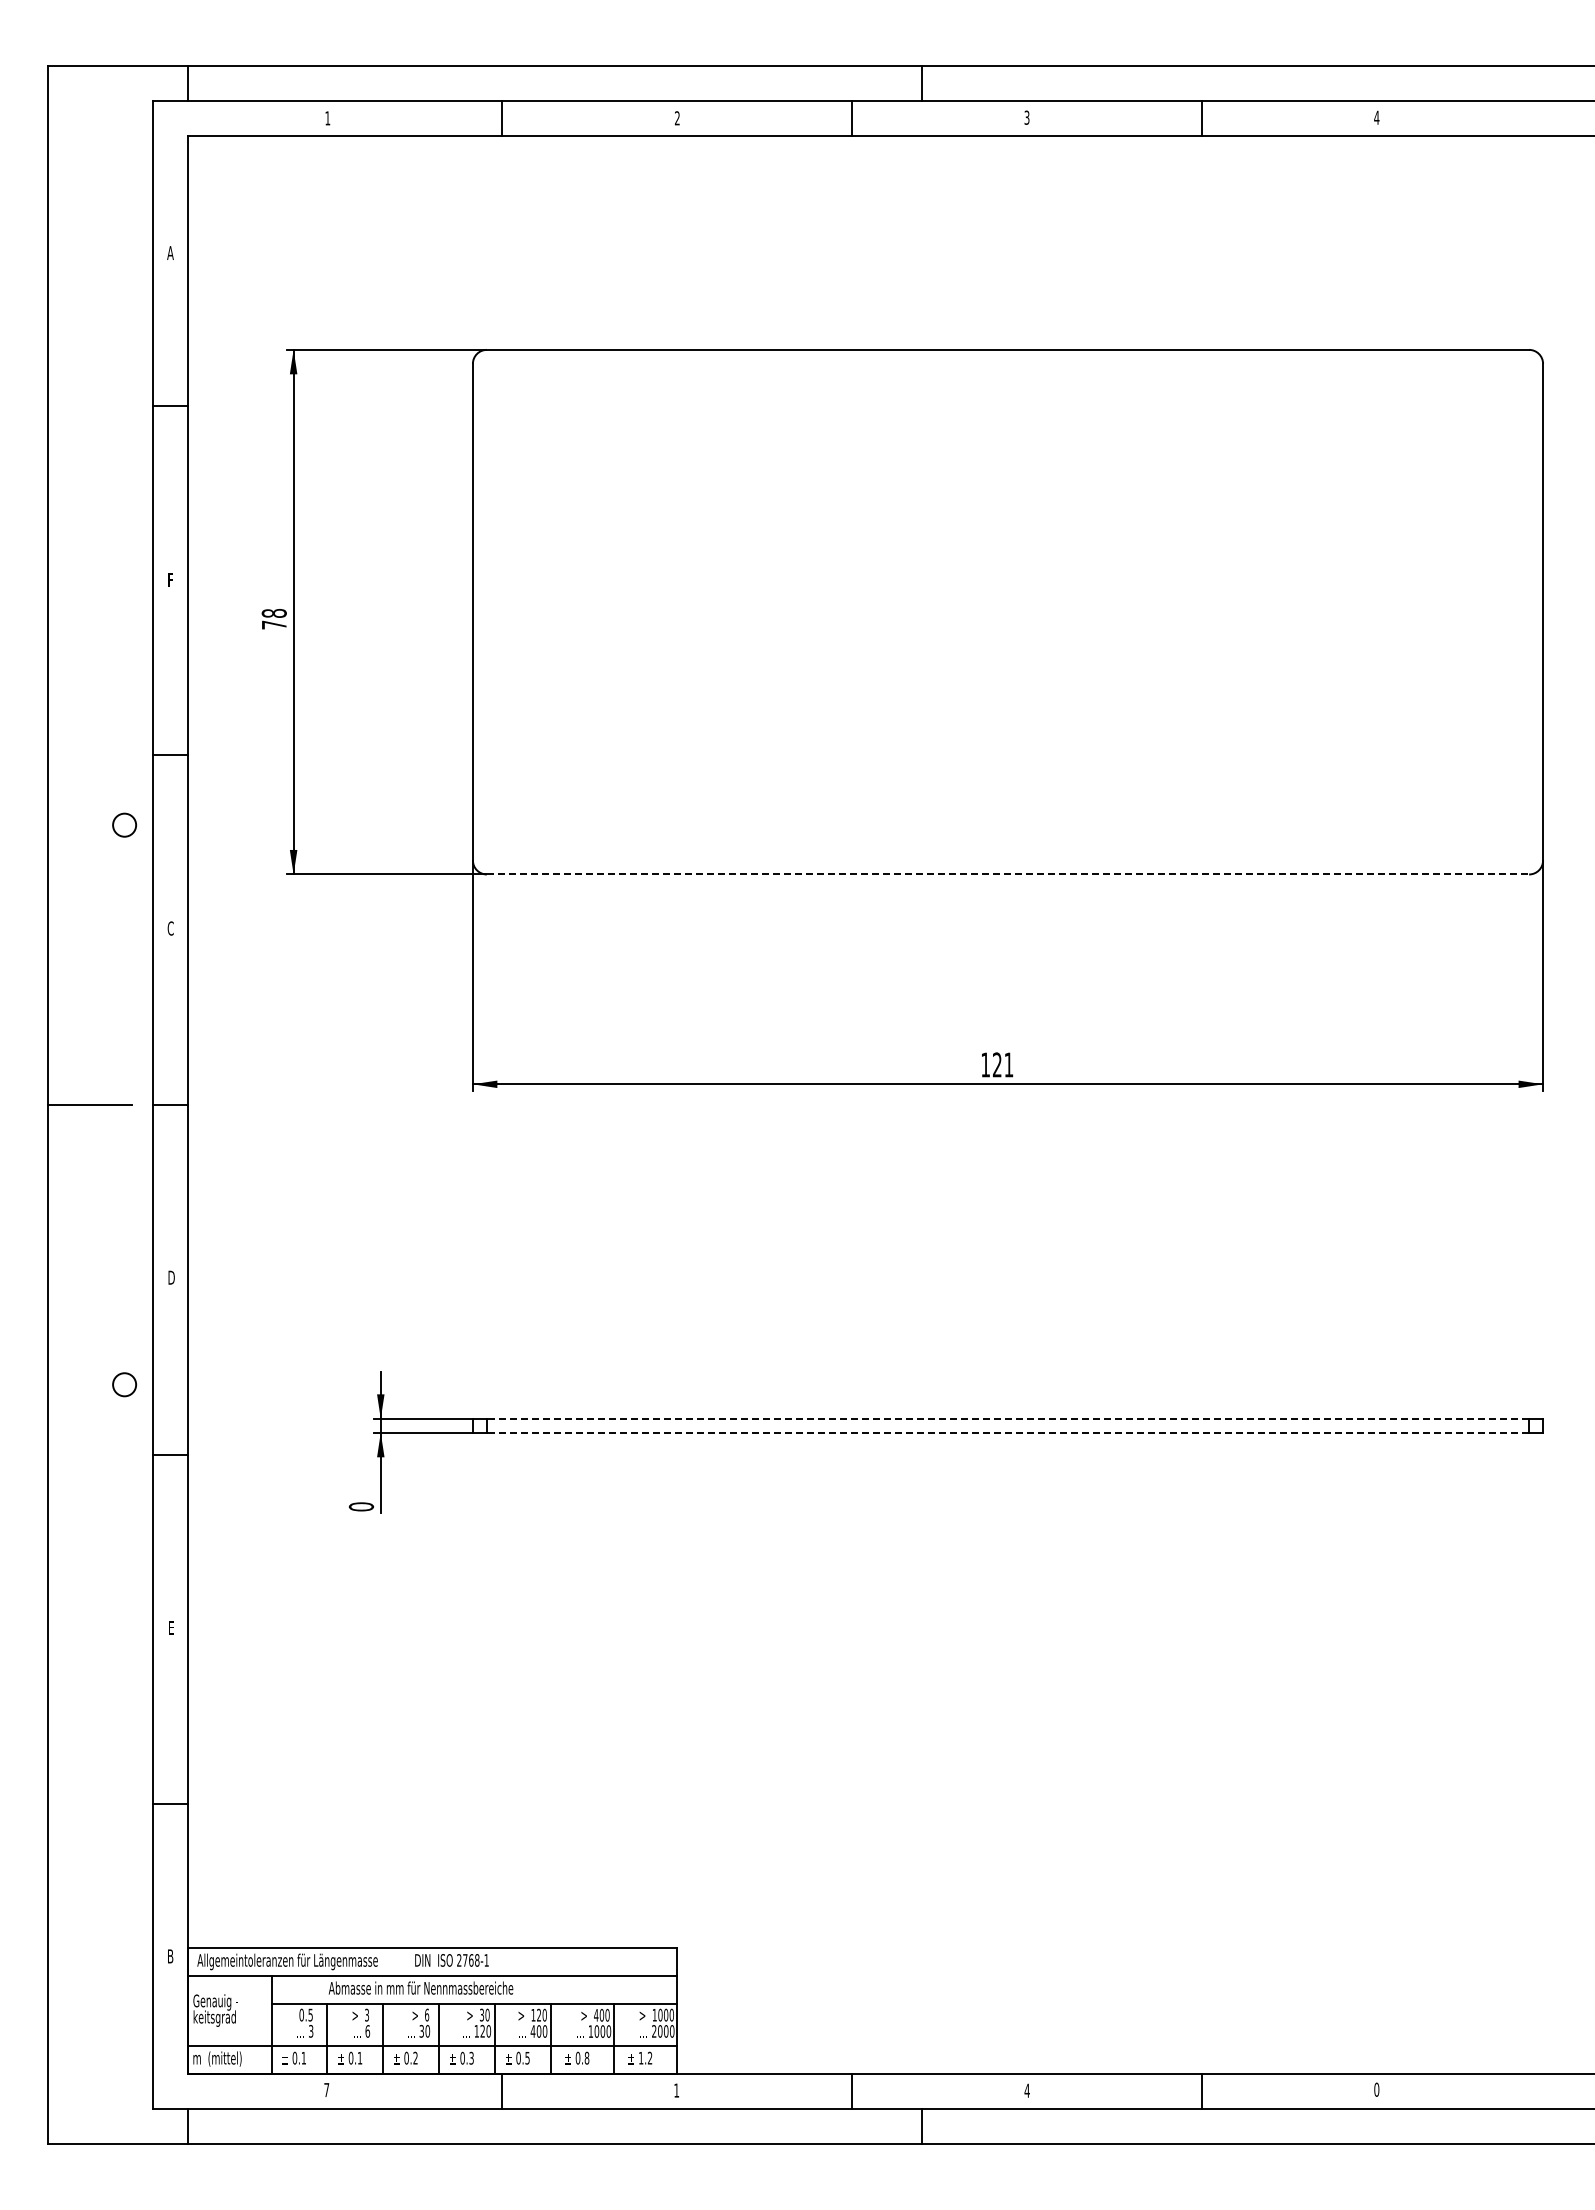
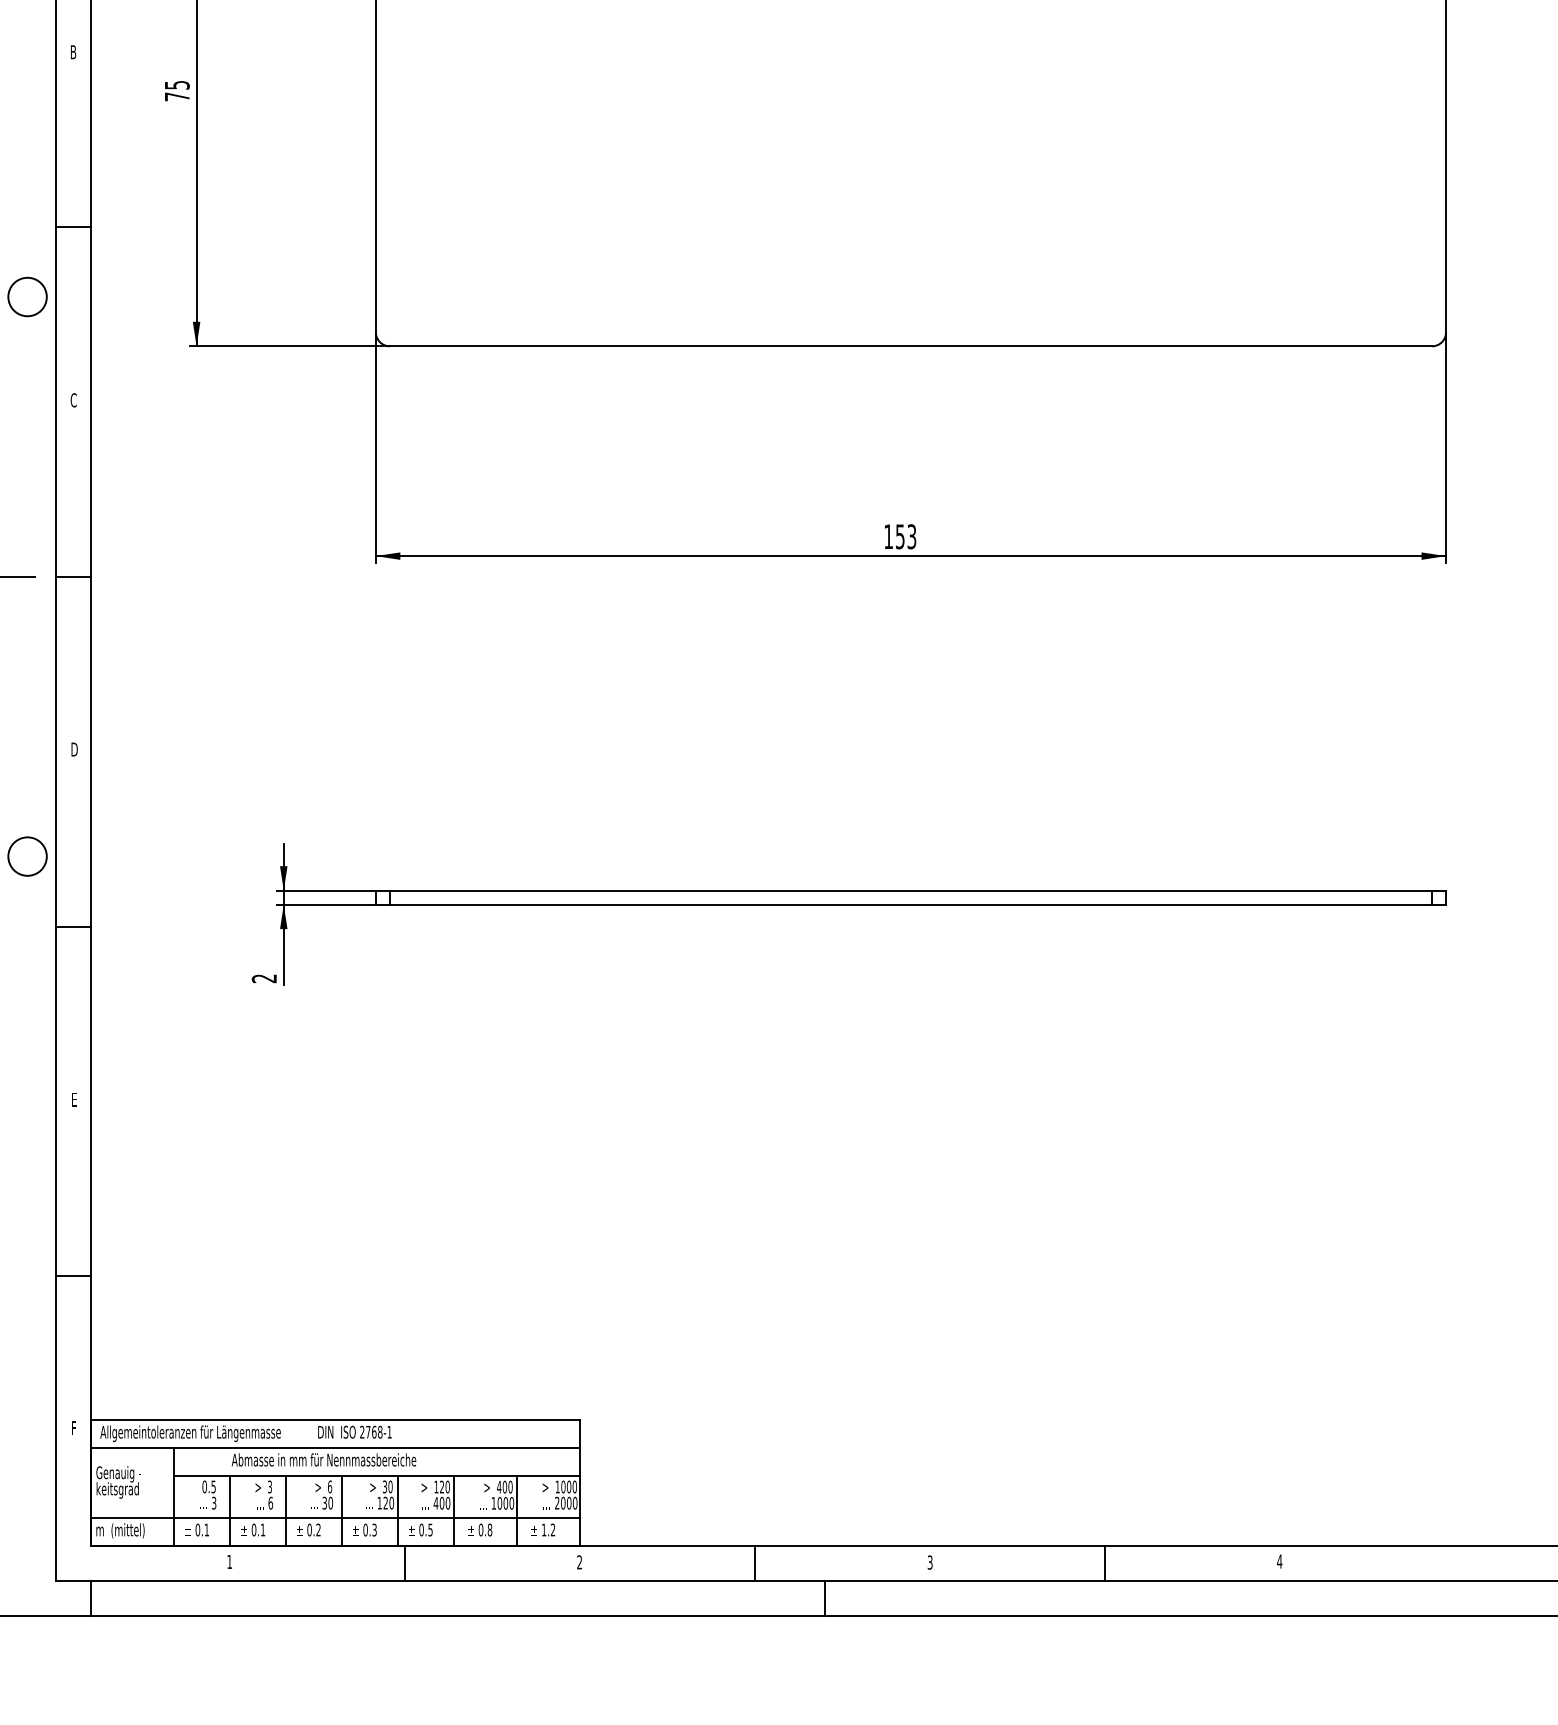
text: (170, 580) -> (73, 52), F -> B
text: (273, 613) -> (176, 85), 78 -> 75
circle: (124, 824) -> (27, 296), size x1.67
line: (1008, 874) -> (911, 346), dashed -> solid
text: (1003, 1064) -> (906, 536), 121 -> 153
circle: (124, 1384) -> (27, 856), size x1.67
line: (1007, 1418) -> (910, 890), dashed -> solid
line: (1007, 1432) -> (910, 904), dashed -> solid
text: (361, 1506) -> (264, 978), 0 -> 2
text: (170, 1956) -> (73, 1428), B -> F
text: (1376, 2089) -> (1279, 1561), 0 -> 4
text: (326, 2090) -> (229, 1562), 7 -> 1
text: (676, 2090) -> (579, 1562), 1 -> 2
text: (1026, 2090) -> (929, 1562), 4 -> 3

